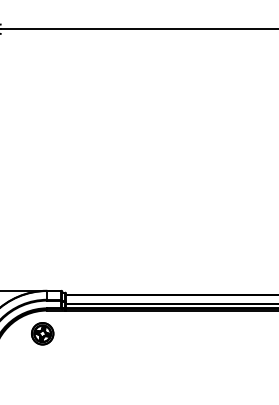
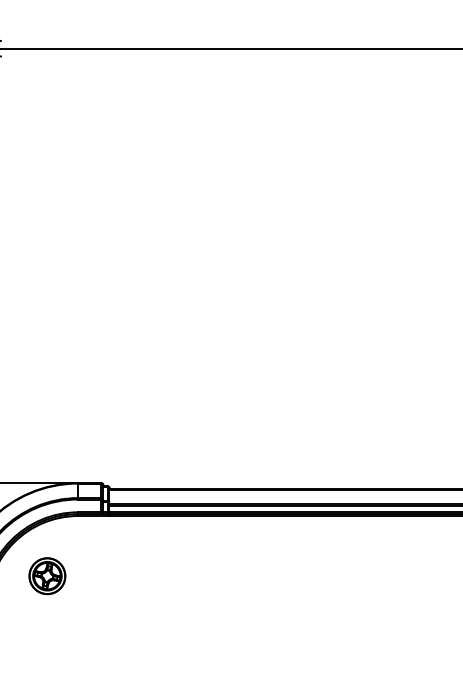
part: (42, 333) -> (47, 575), moved

